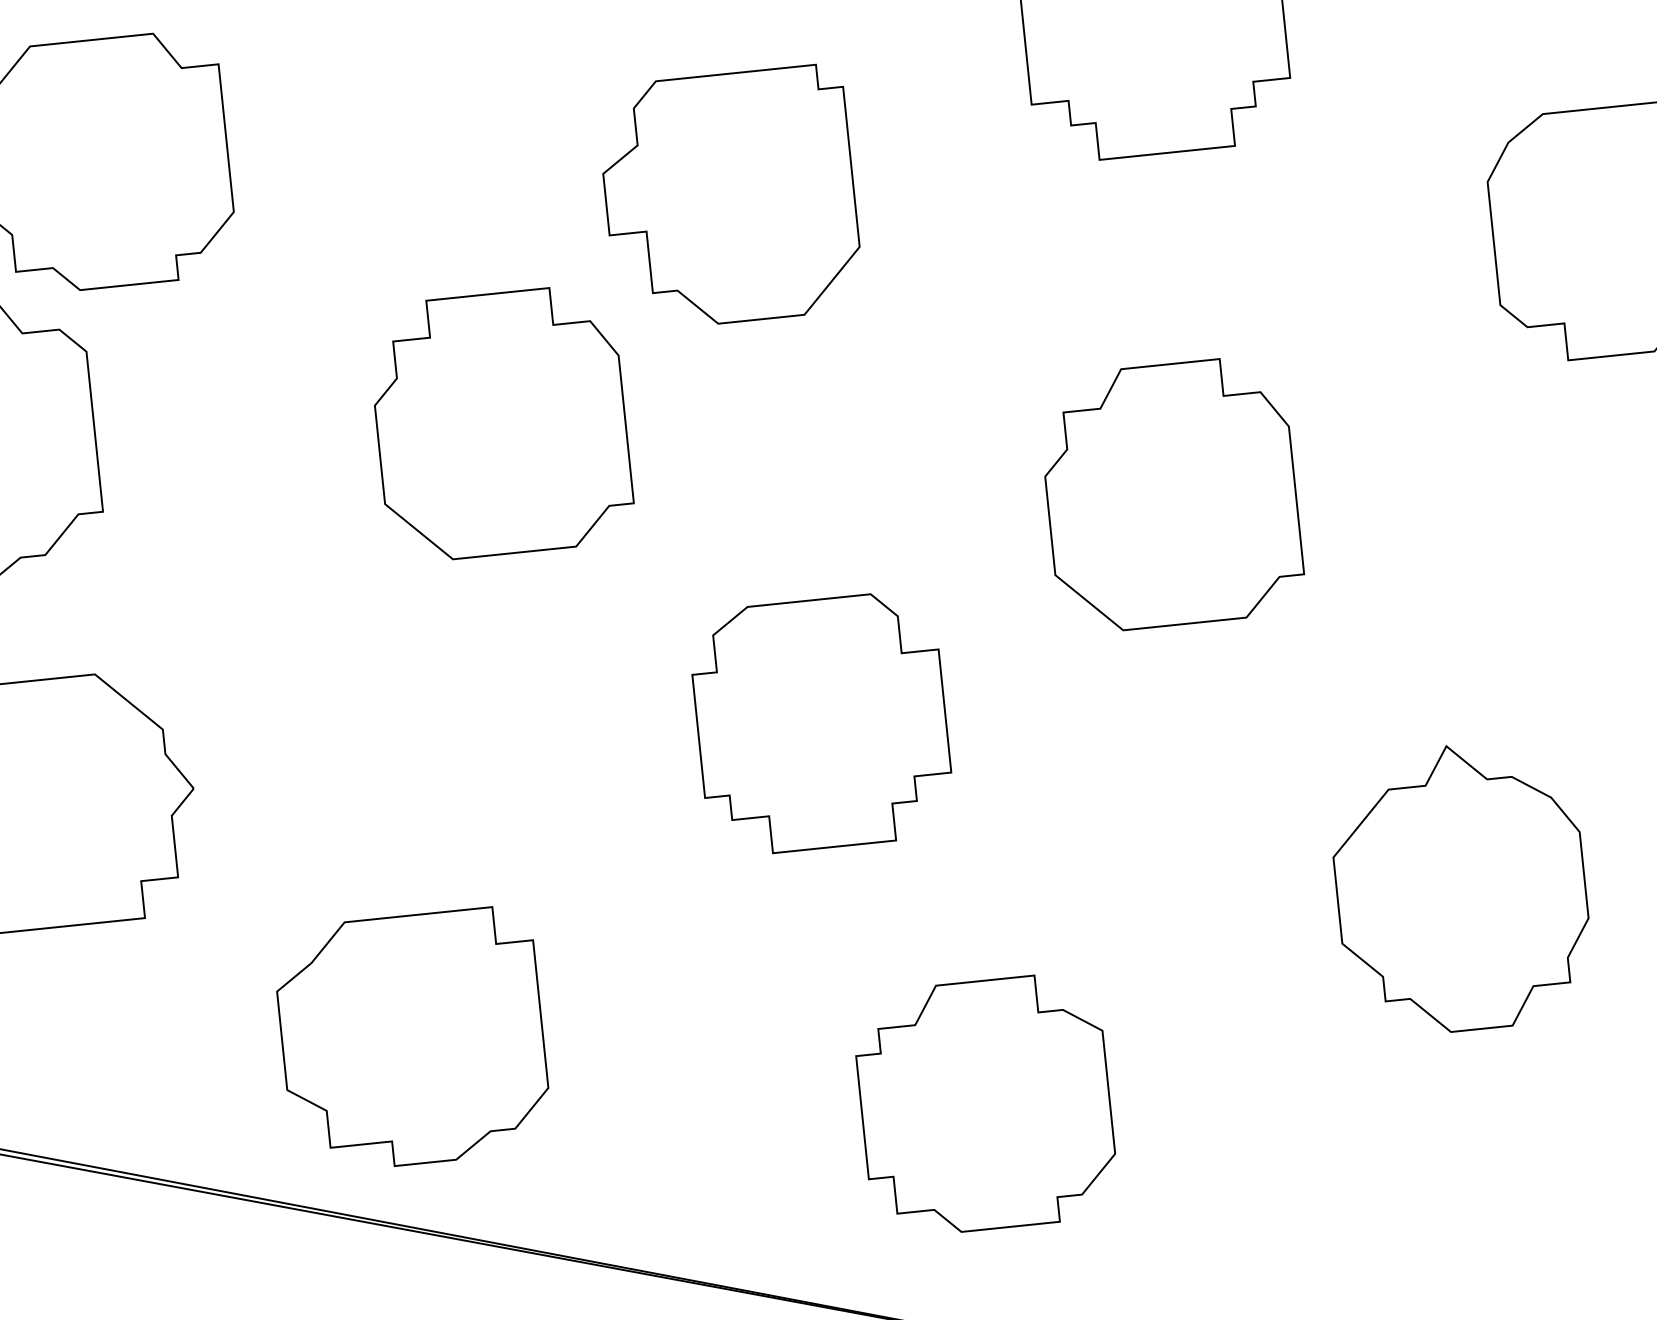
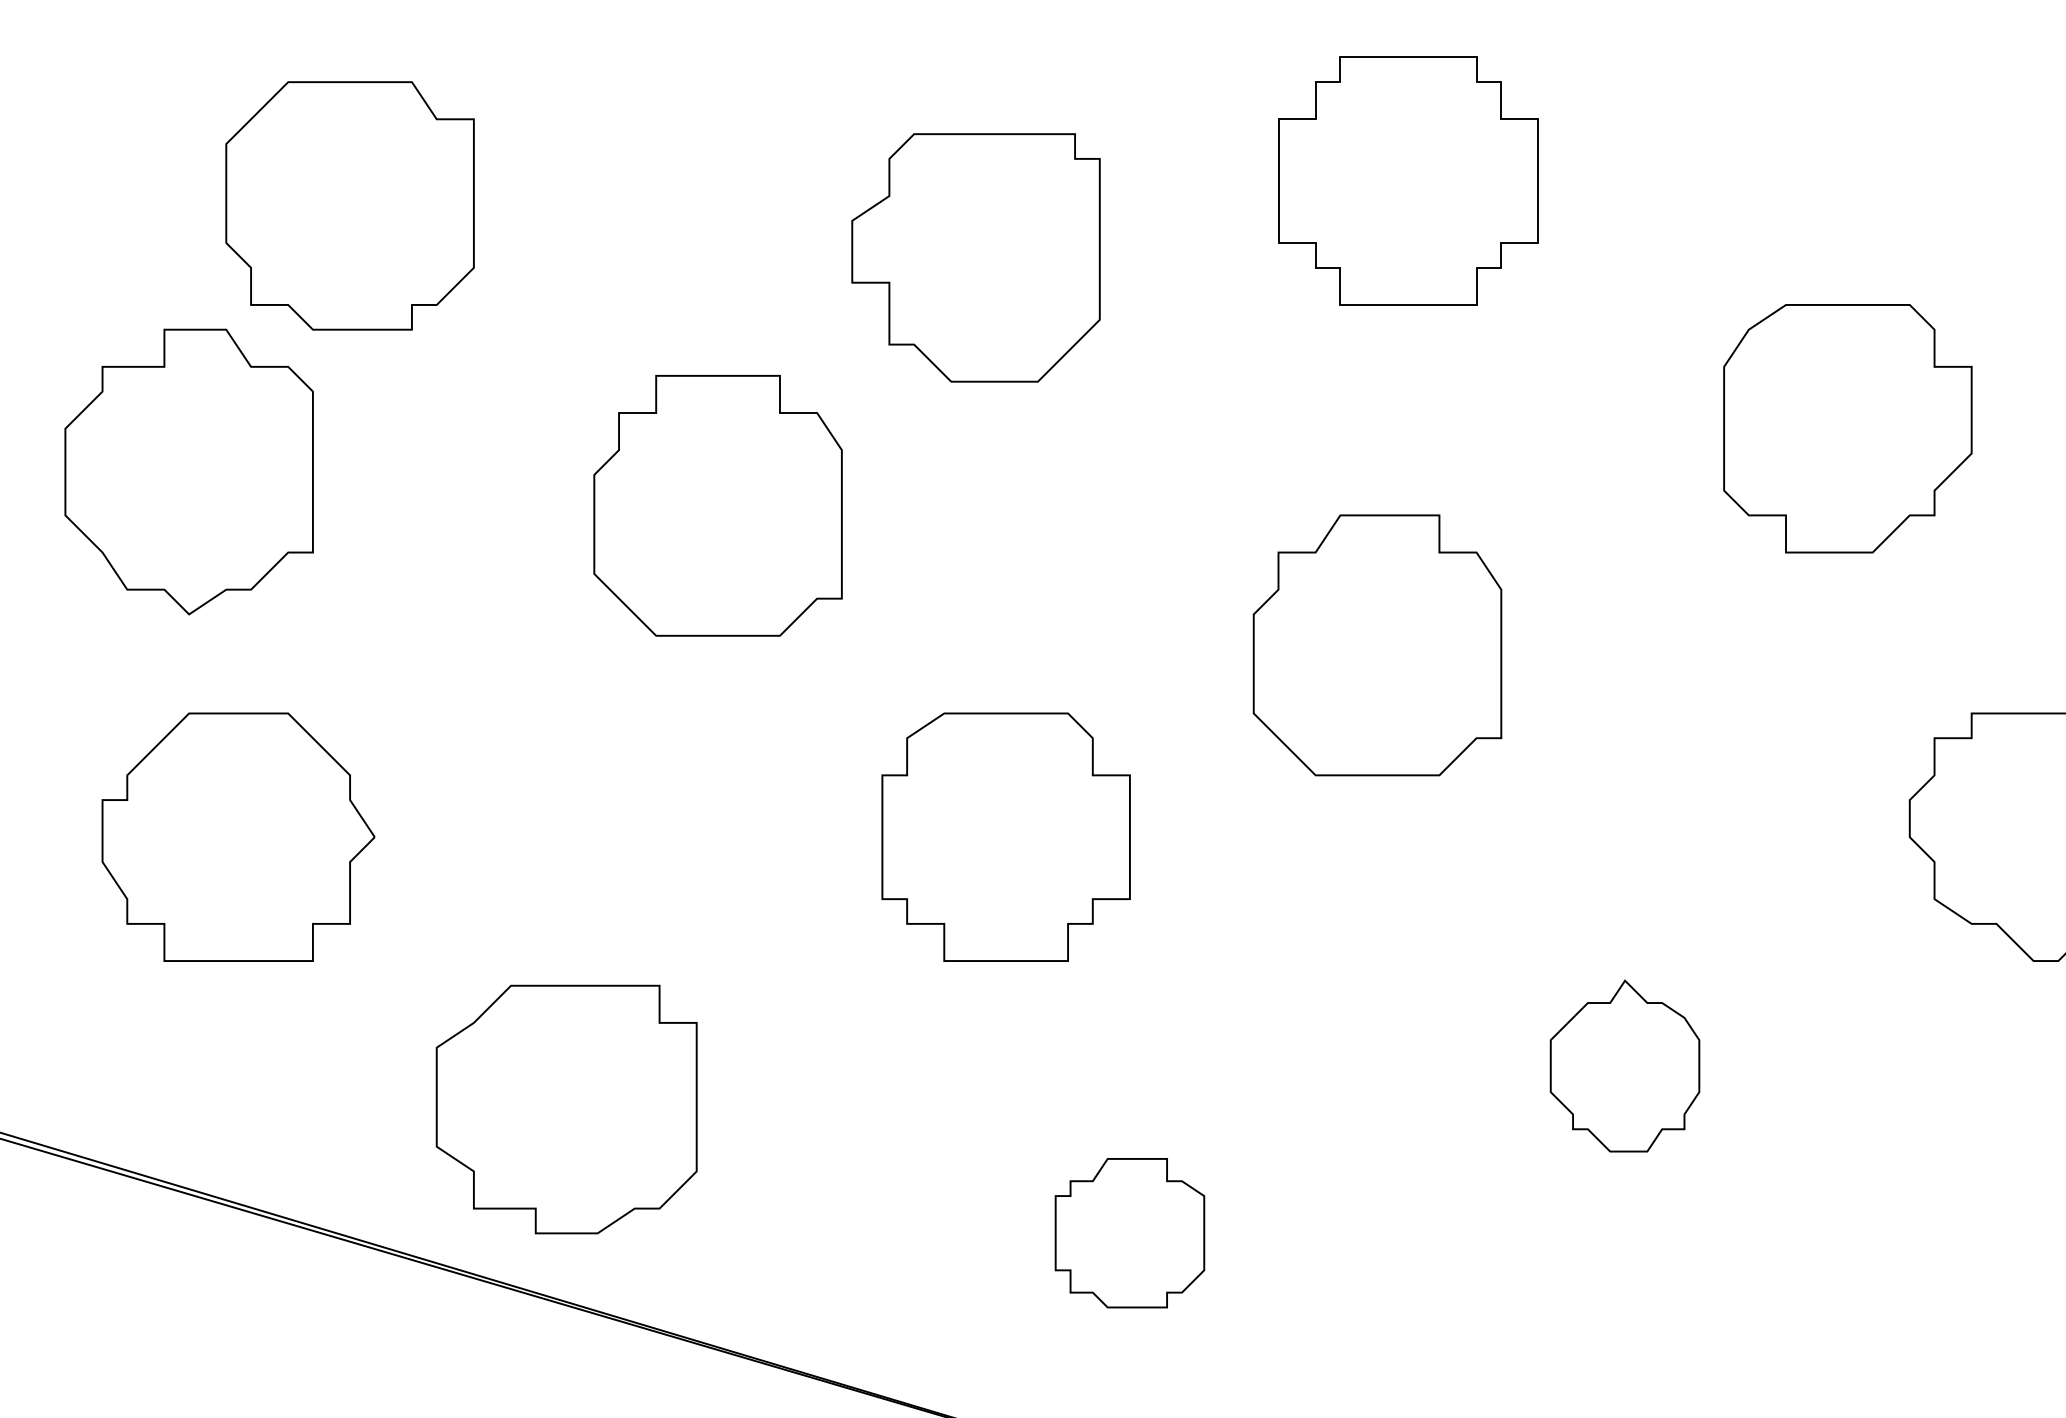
part: (729, 197) -> (975, 257), moved
part: (1460, 887) -> (1624, 1065), size x0.6
part: (985, 1104) -> (1129, 1232), size x0.6

